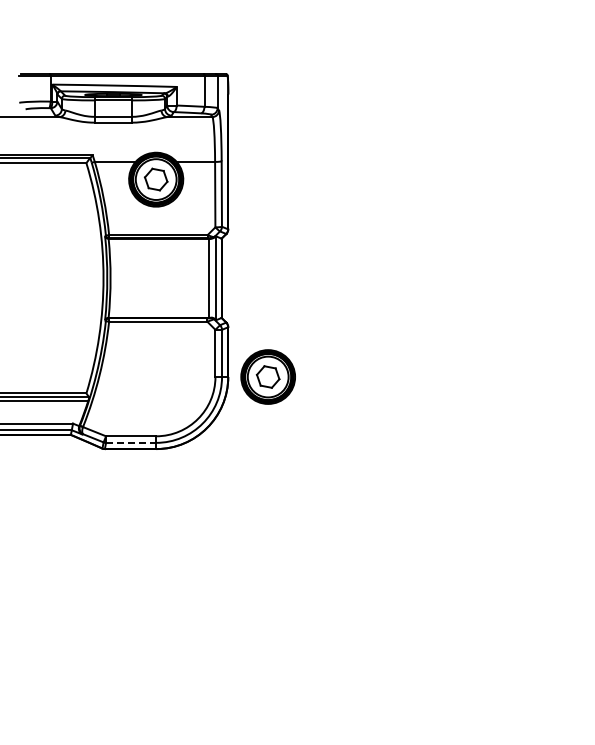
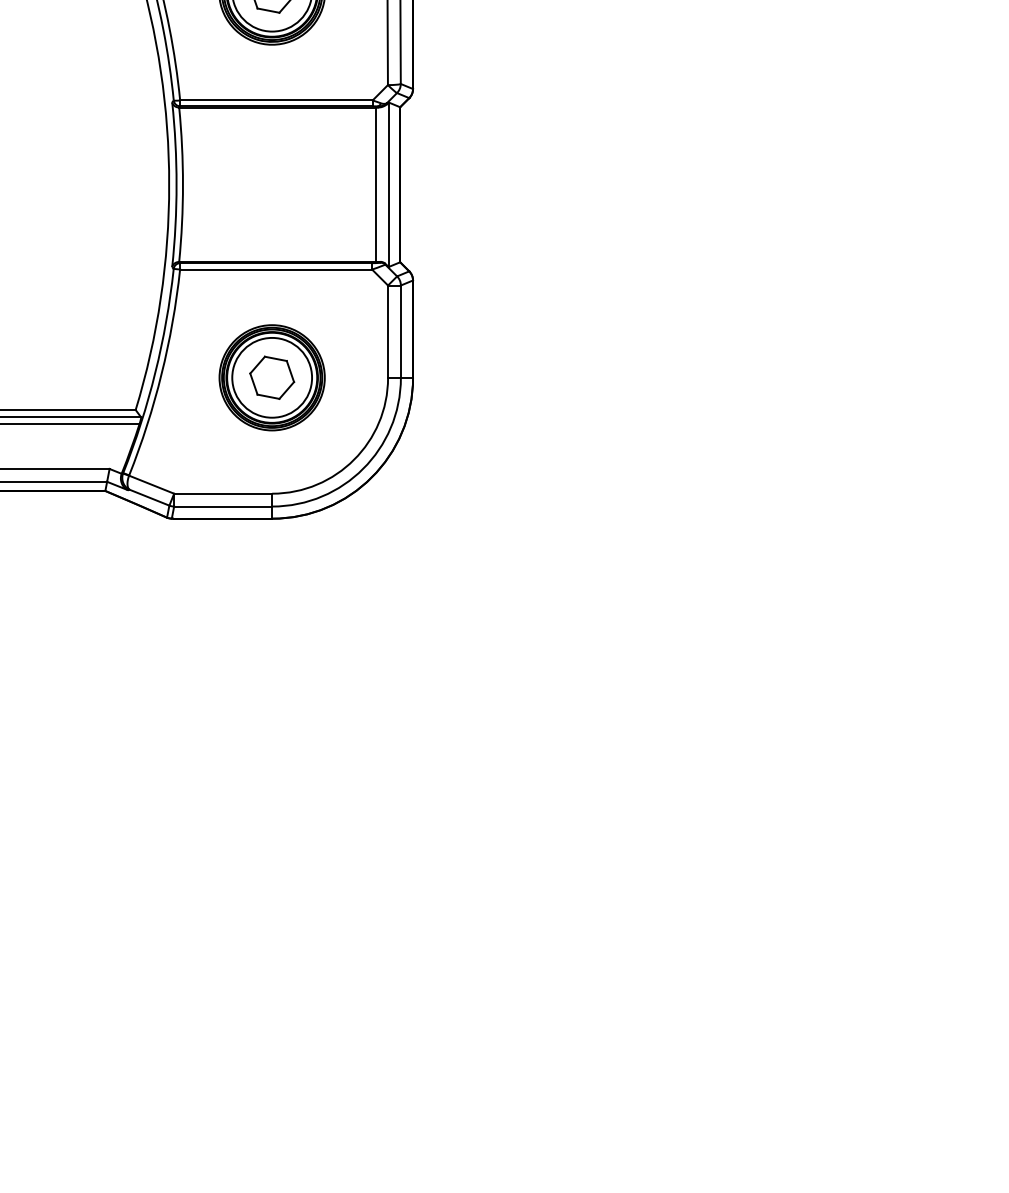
part: (267, 376) -> (270, 376), moved
line: (131, 442) -> (223, 505), dashed -> solid

